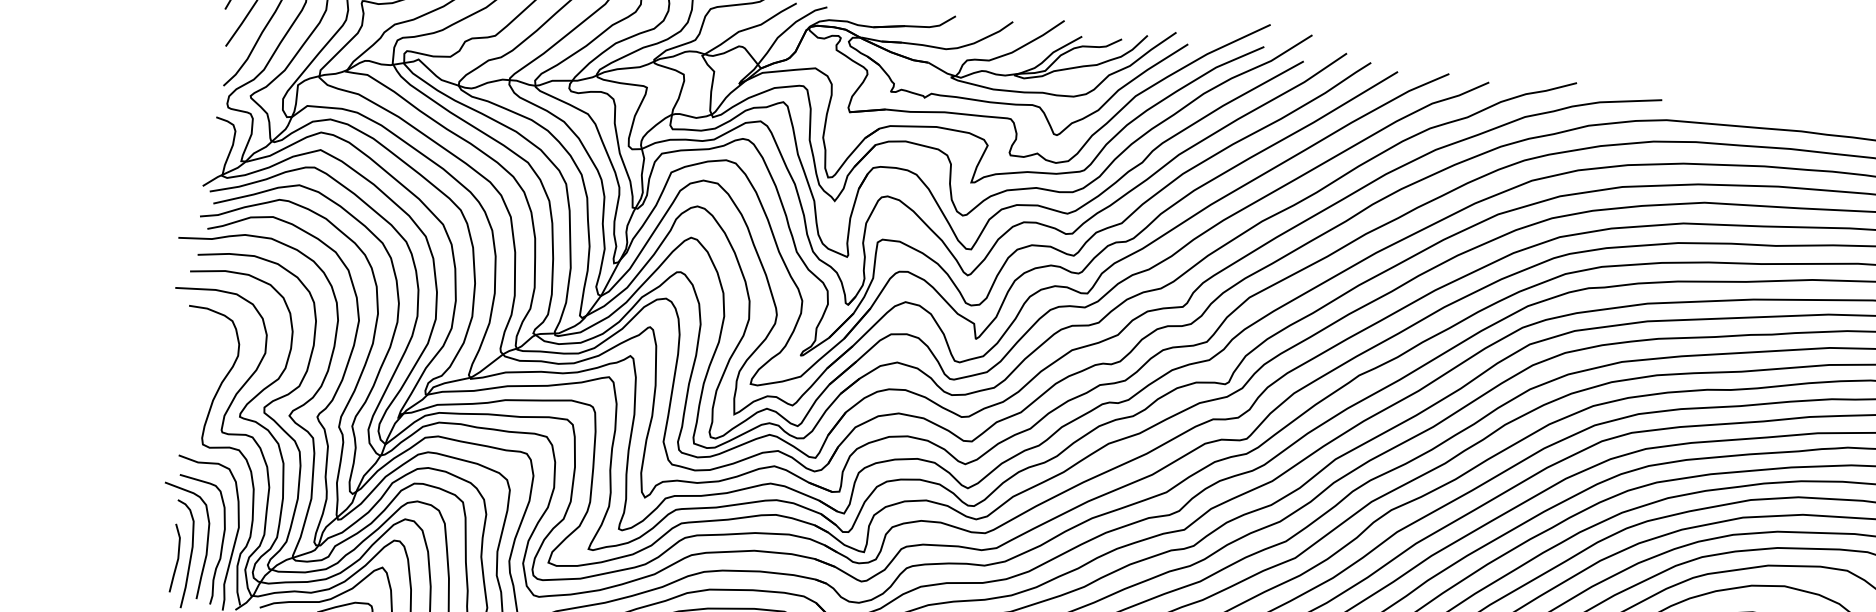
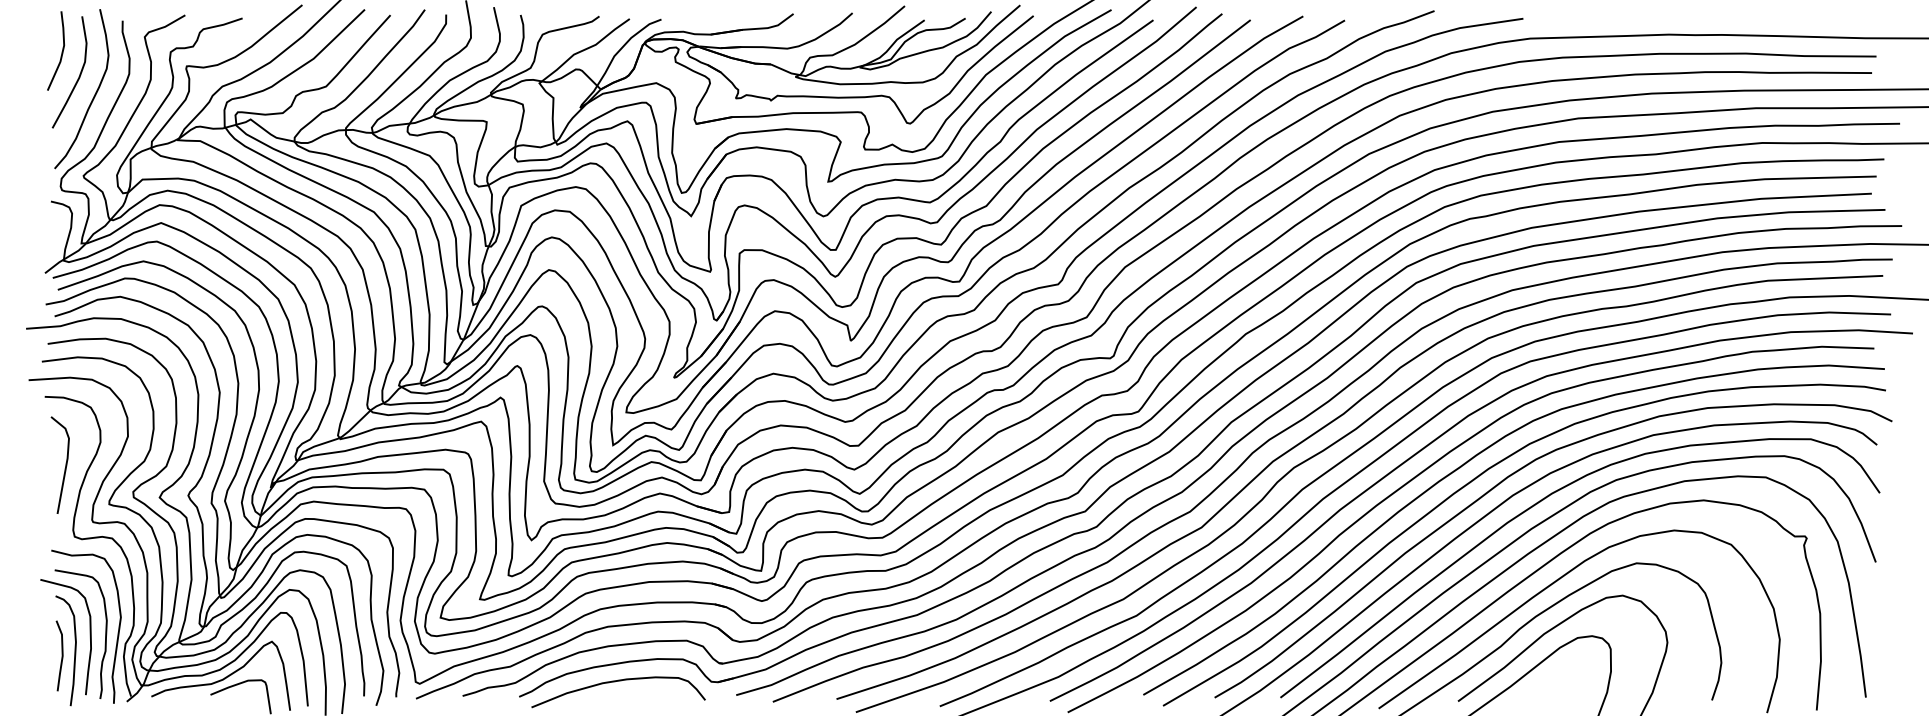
line: (201, 373) -> (65, 464), added

